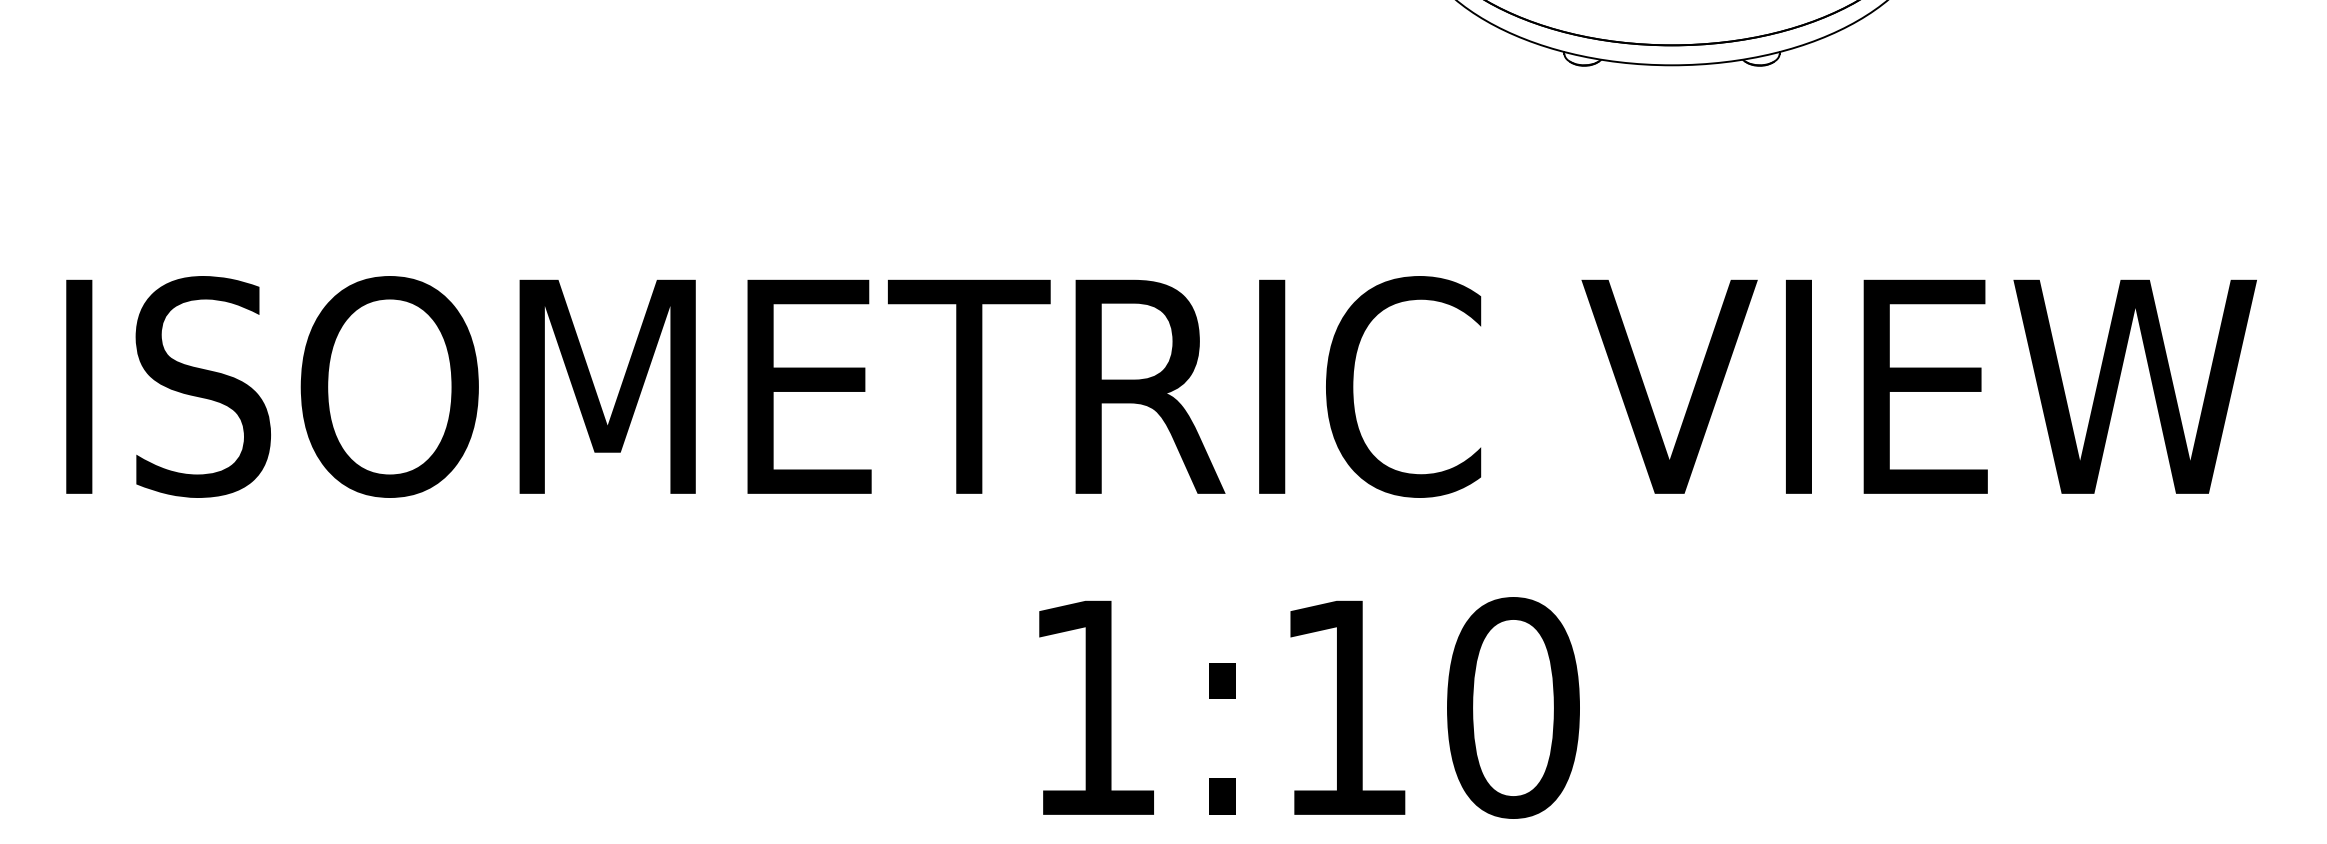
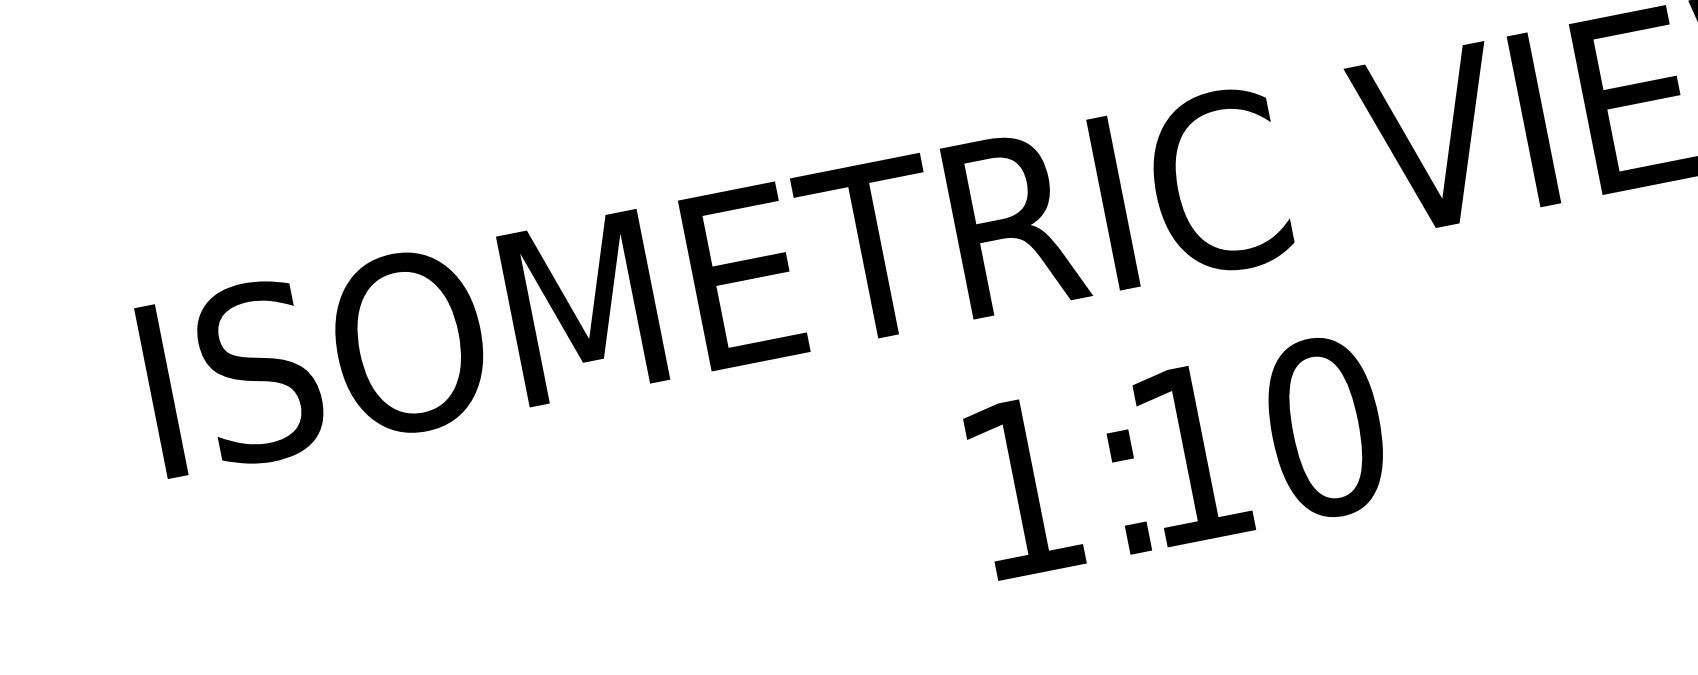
text: (1434, 707) -> (1262, 439), moved

